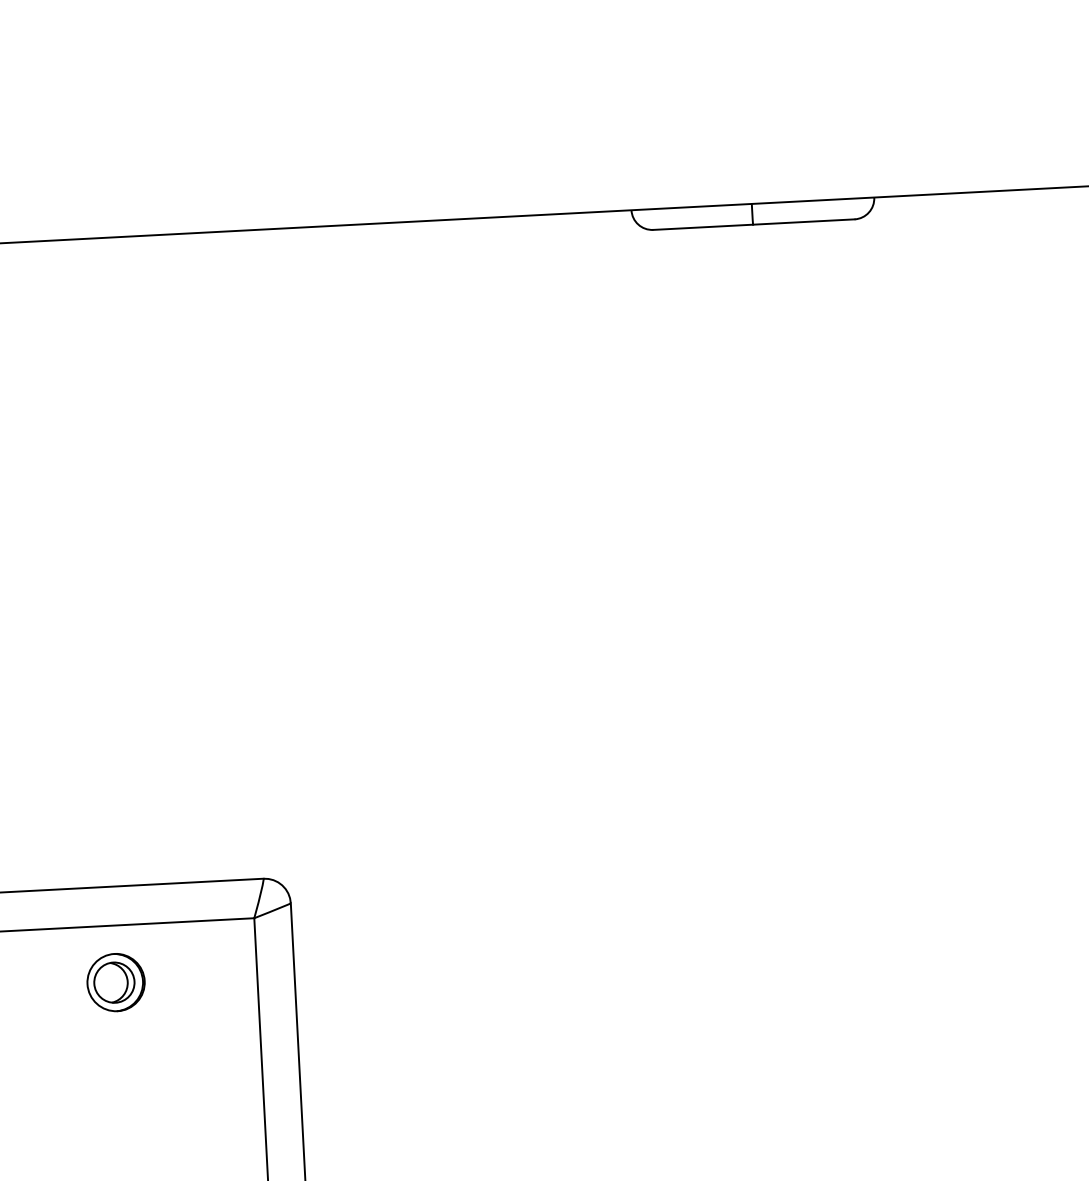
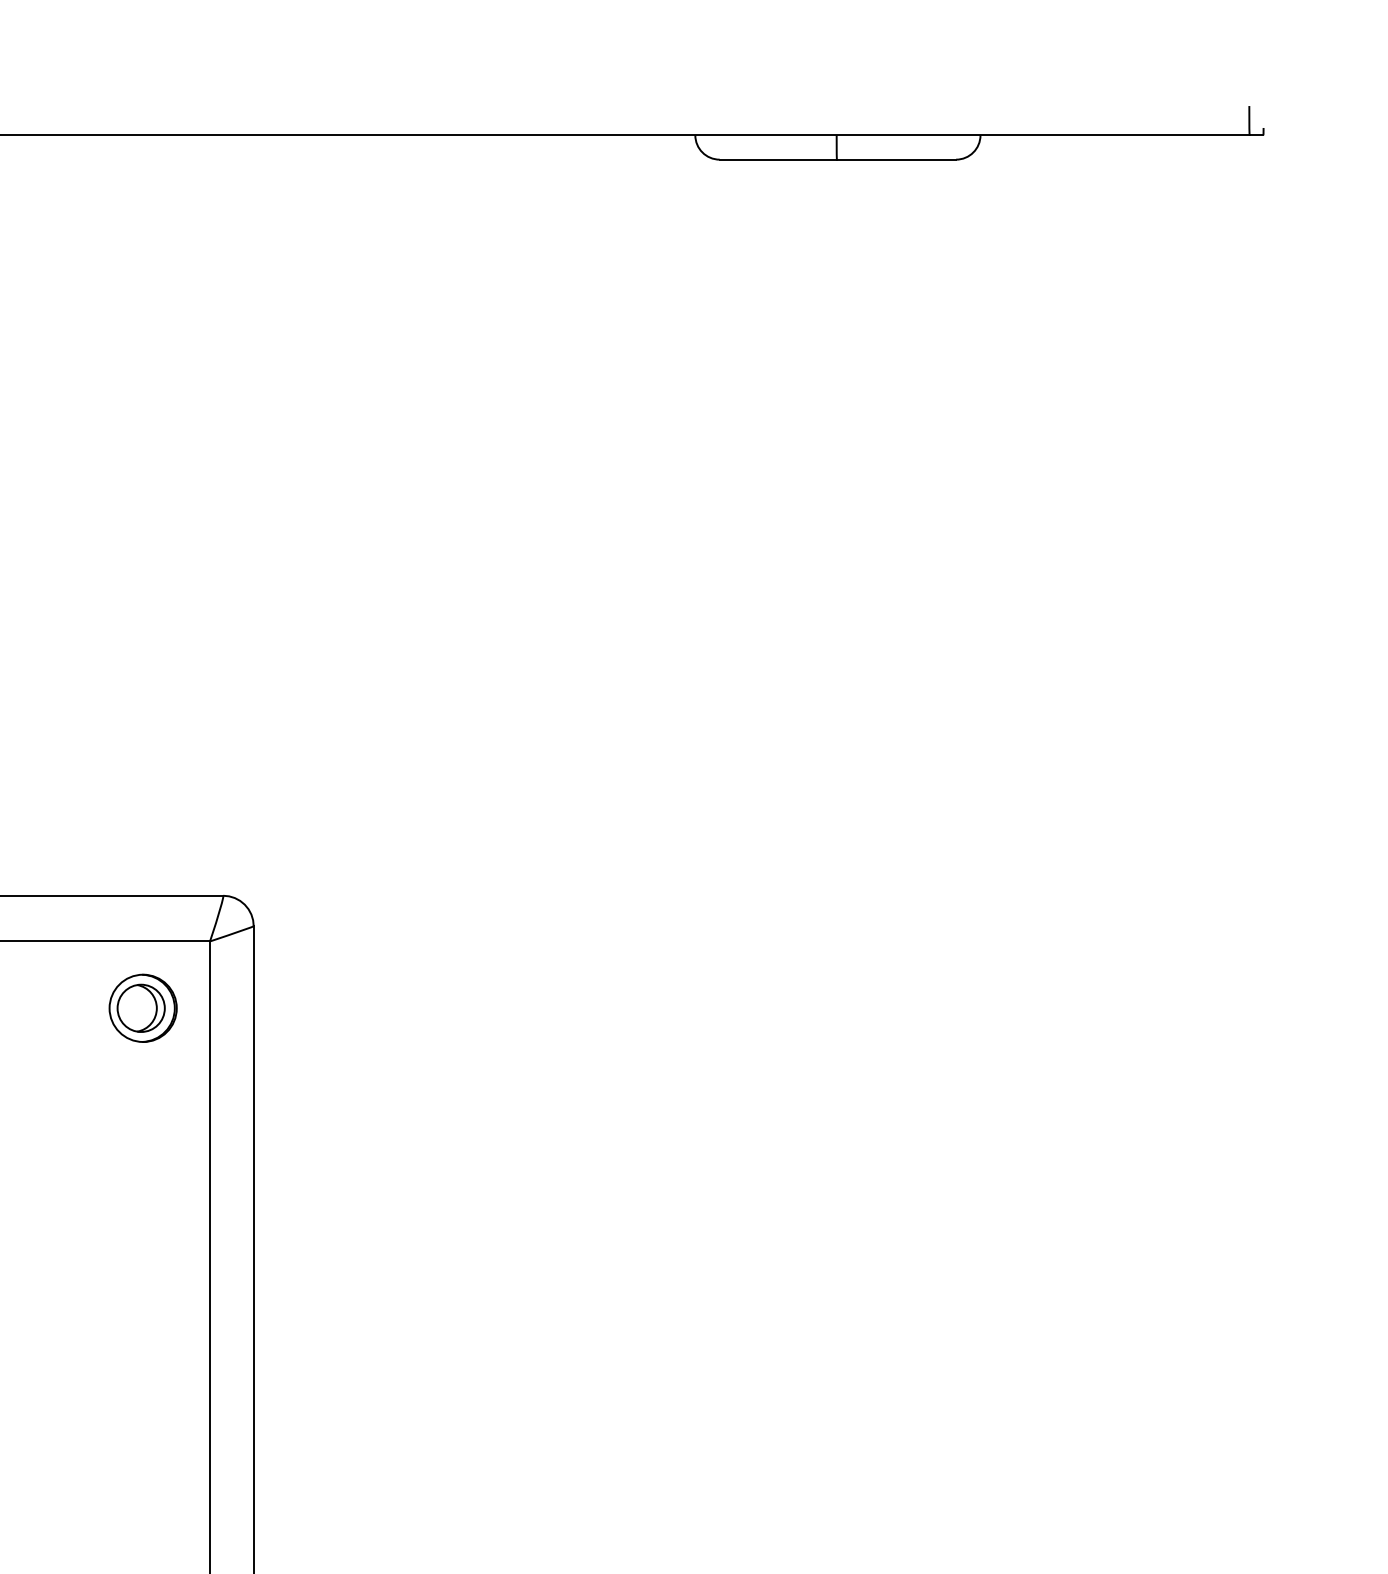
part: (115, 981) -> (142, 1007), moved

